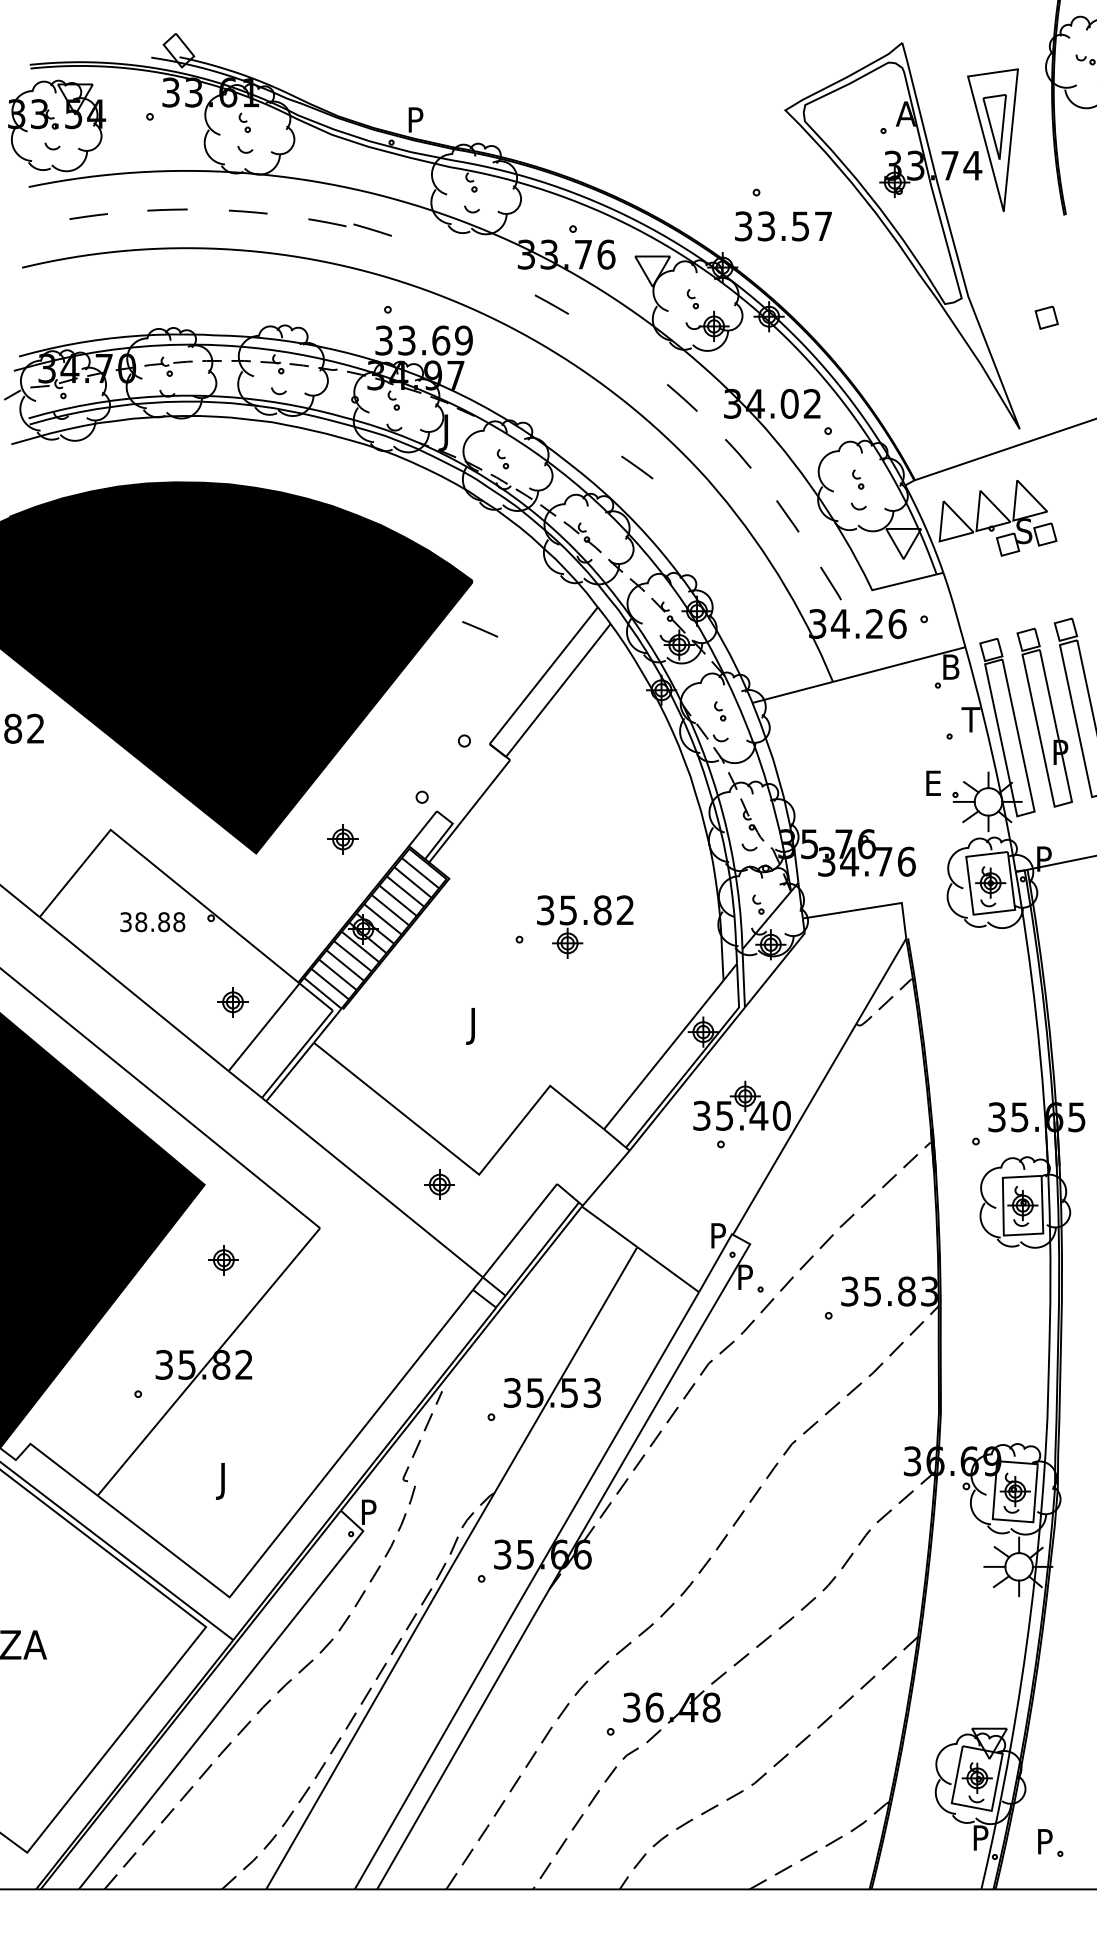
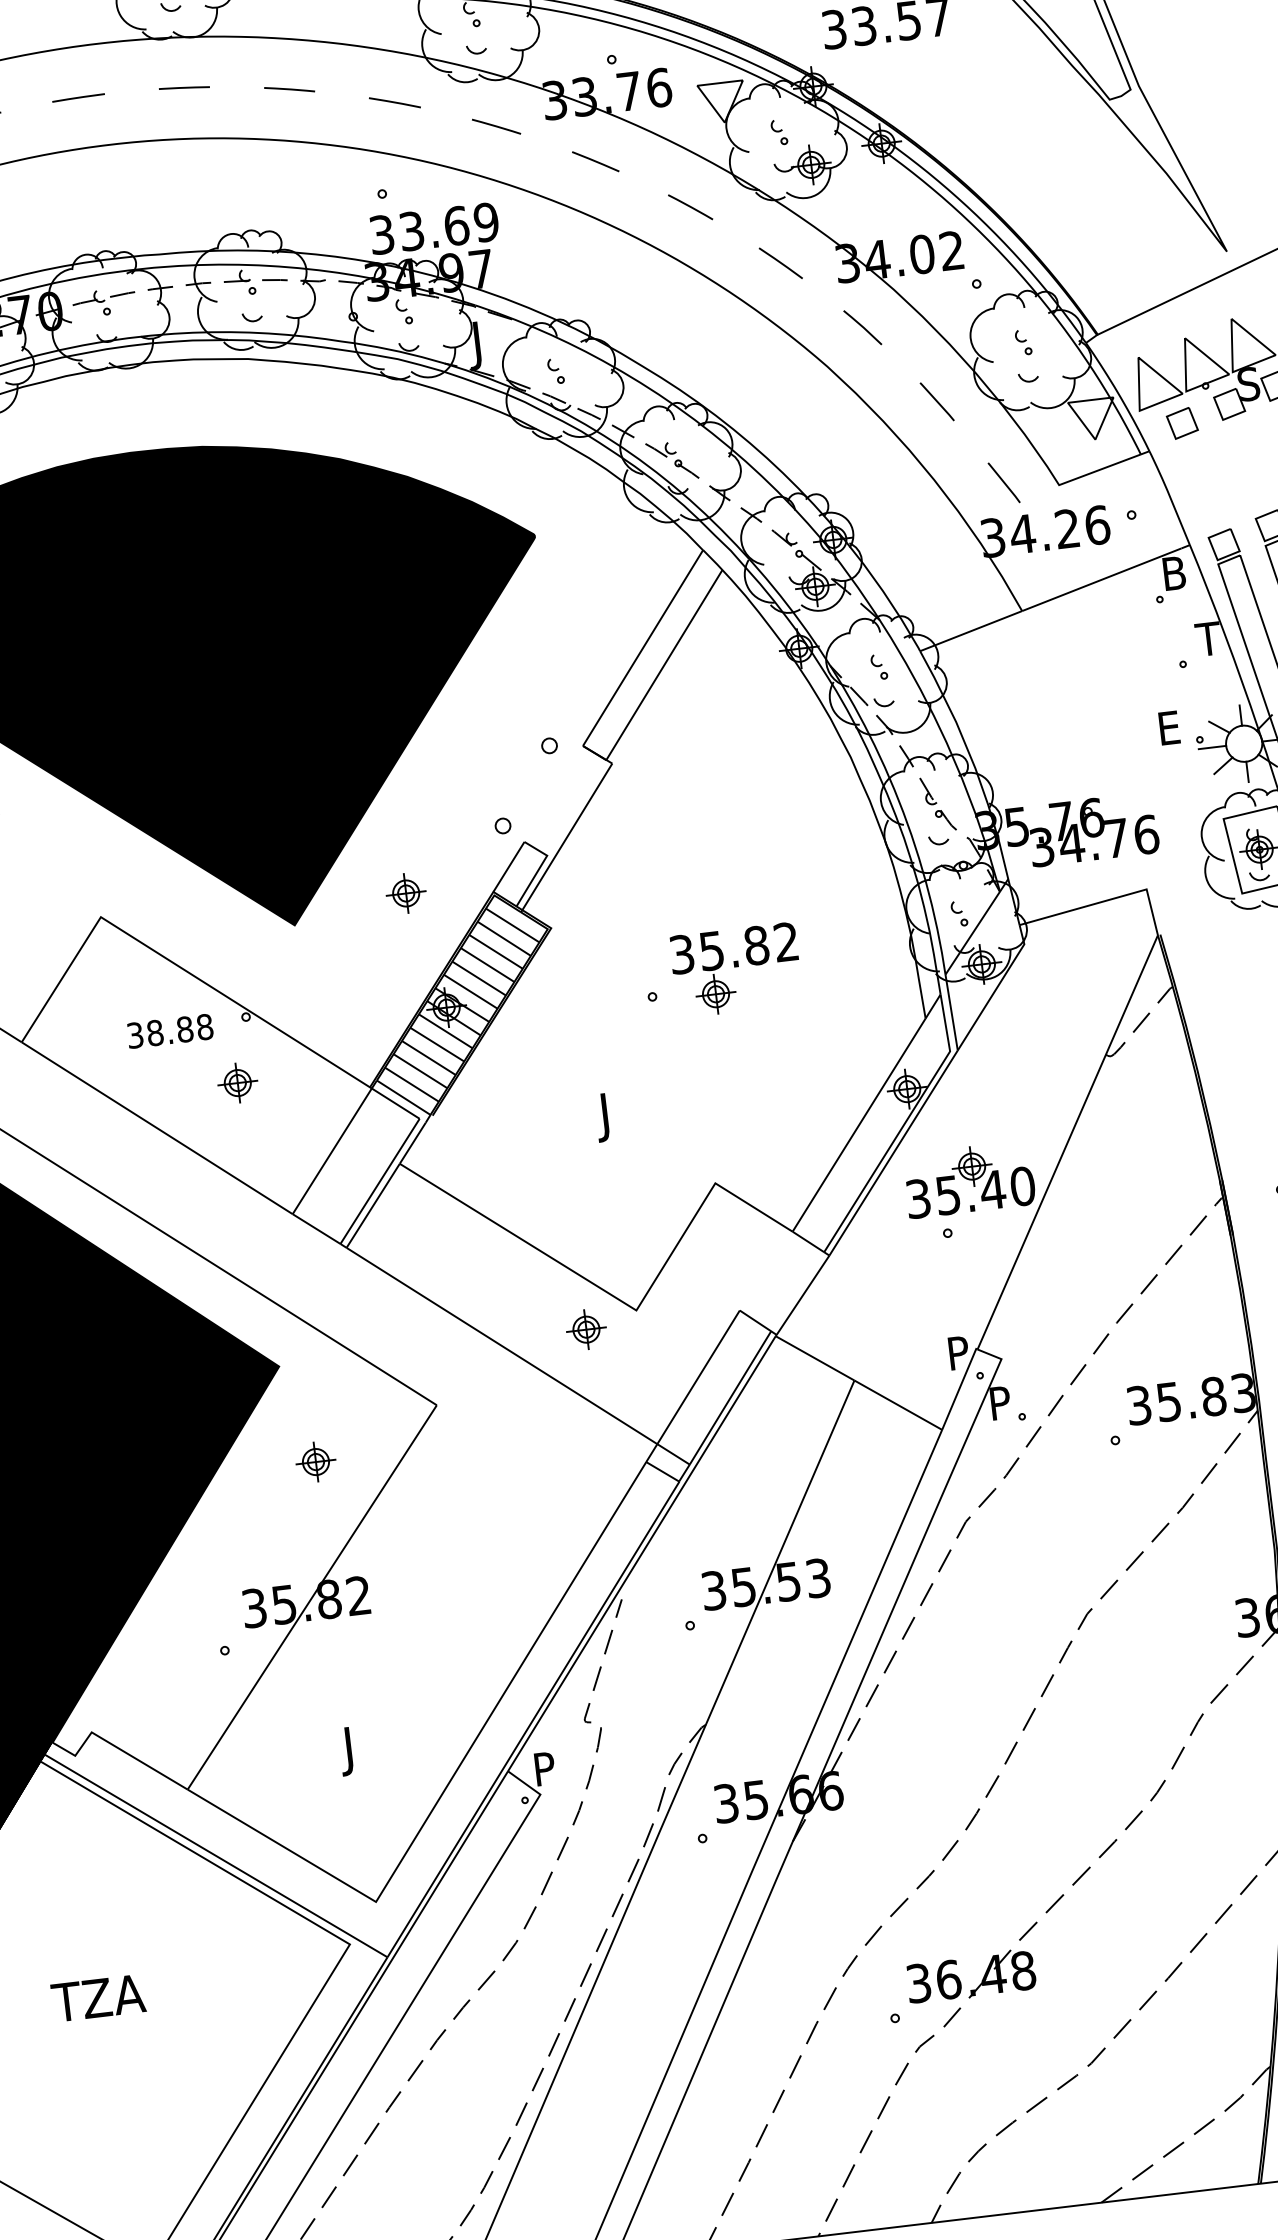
line: (372, 229) -> (394, 101), moved
part: (1046, 317) -> (1182, 423), moved
line: (637, 467) -> (690, 207), moved
line: (480, 629) -> (497, 126), moved
part: (232, 1002) -> (237, 1083), moved

